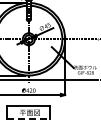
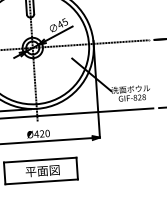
line: (28, 119) -> (41, 182), dashed -> solid

